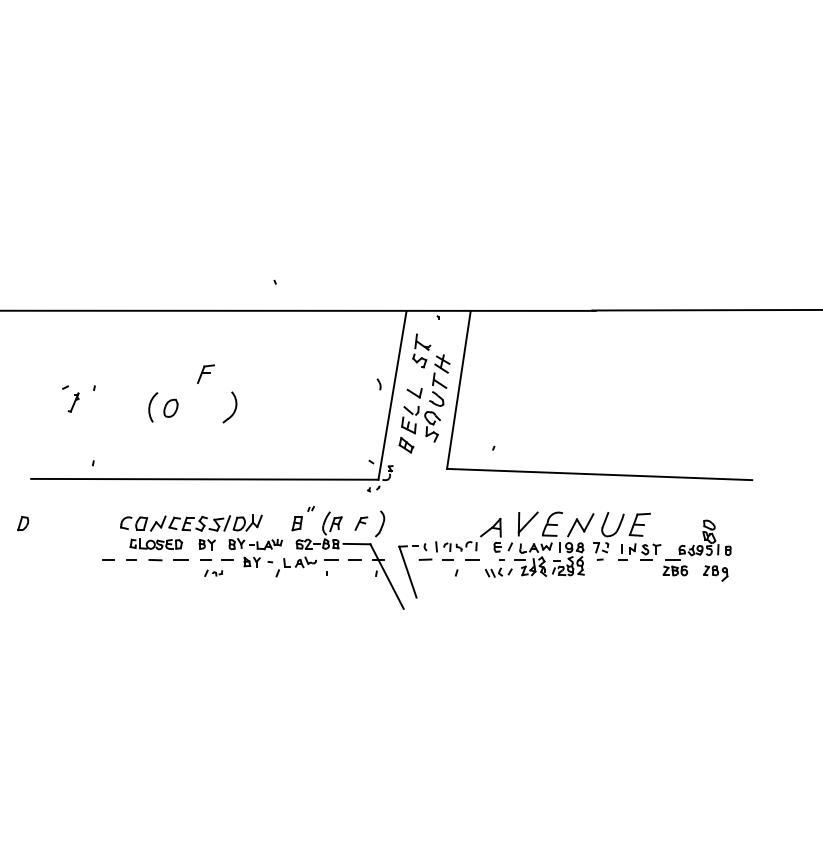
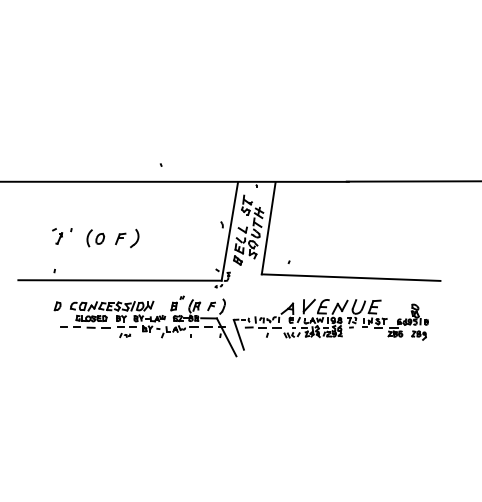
part: (205, 373) -> (120, 238), moved
part: (79, 399) -> (62, 236), moved
part: (22, 523) -> (57, 306), moved

